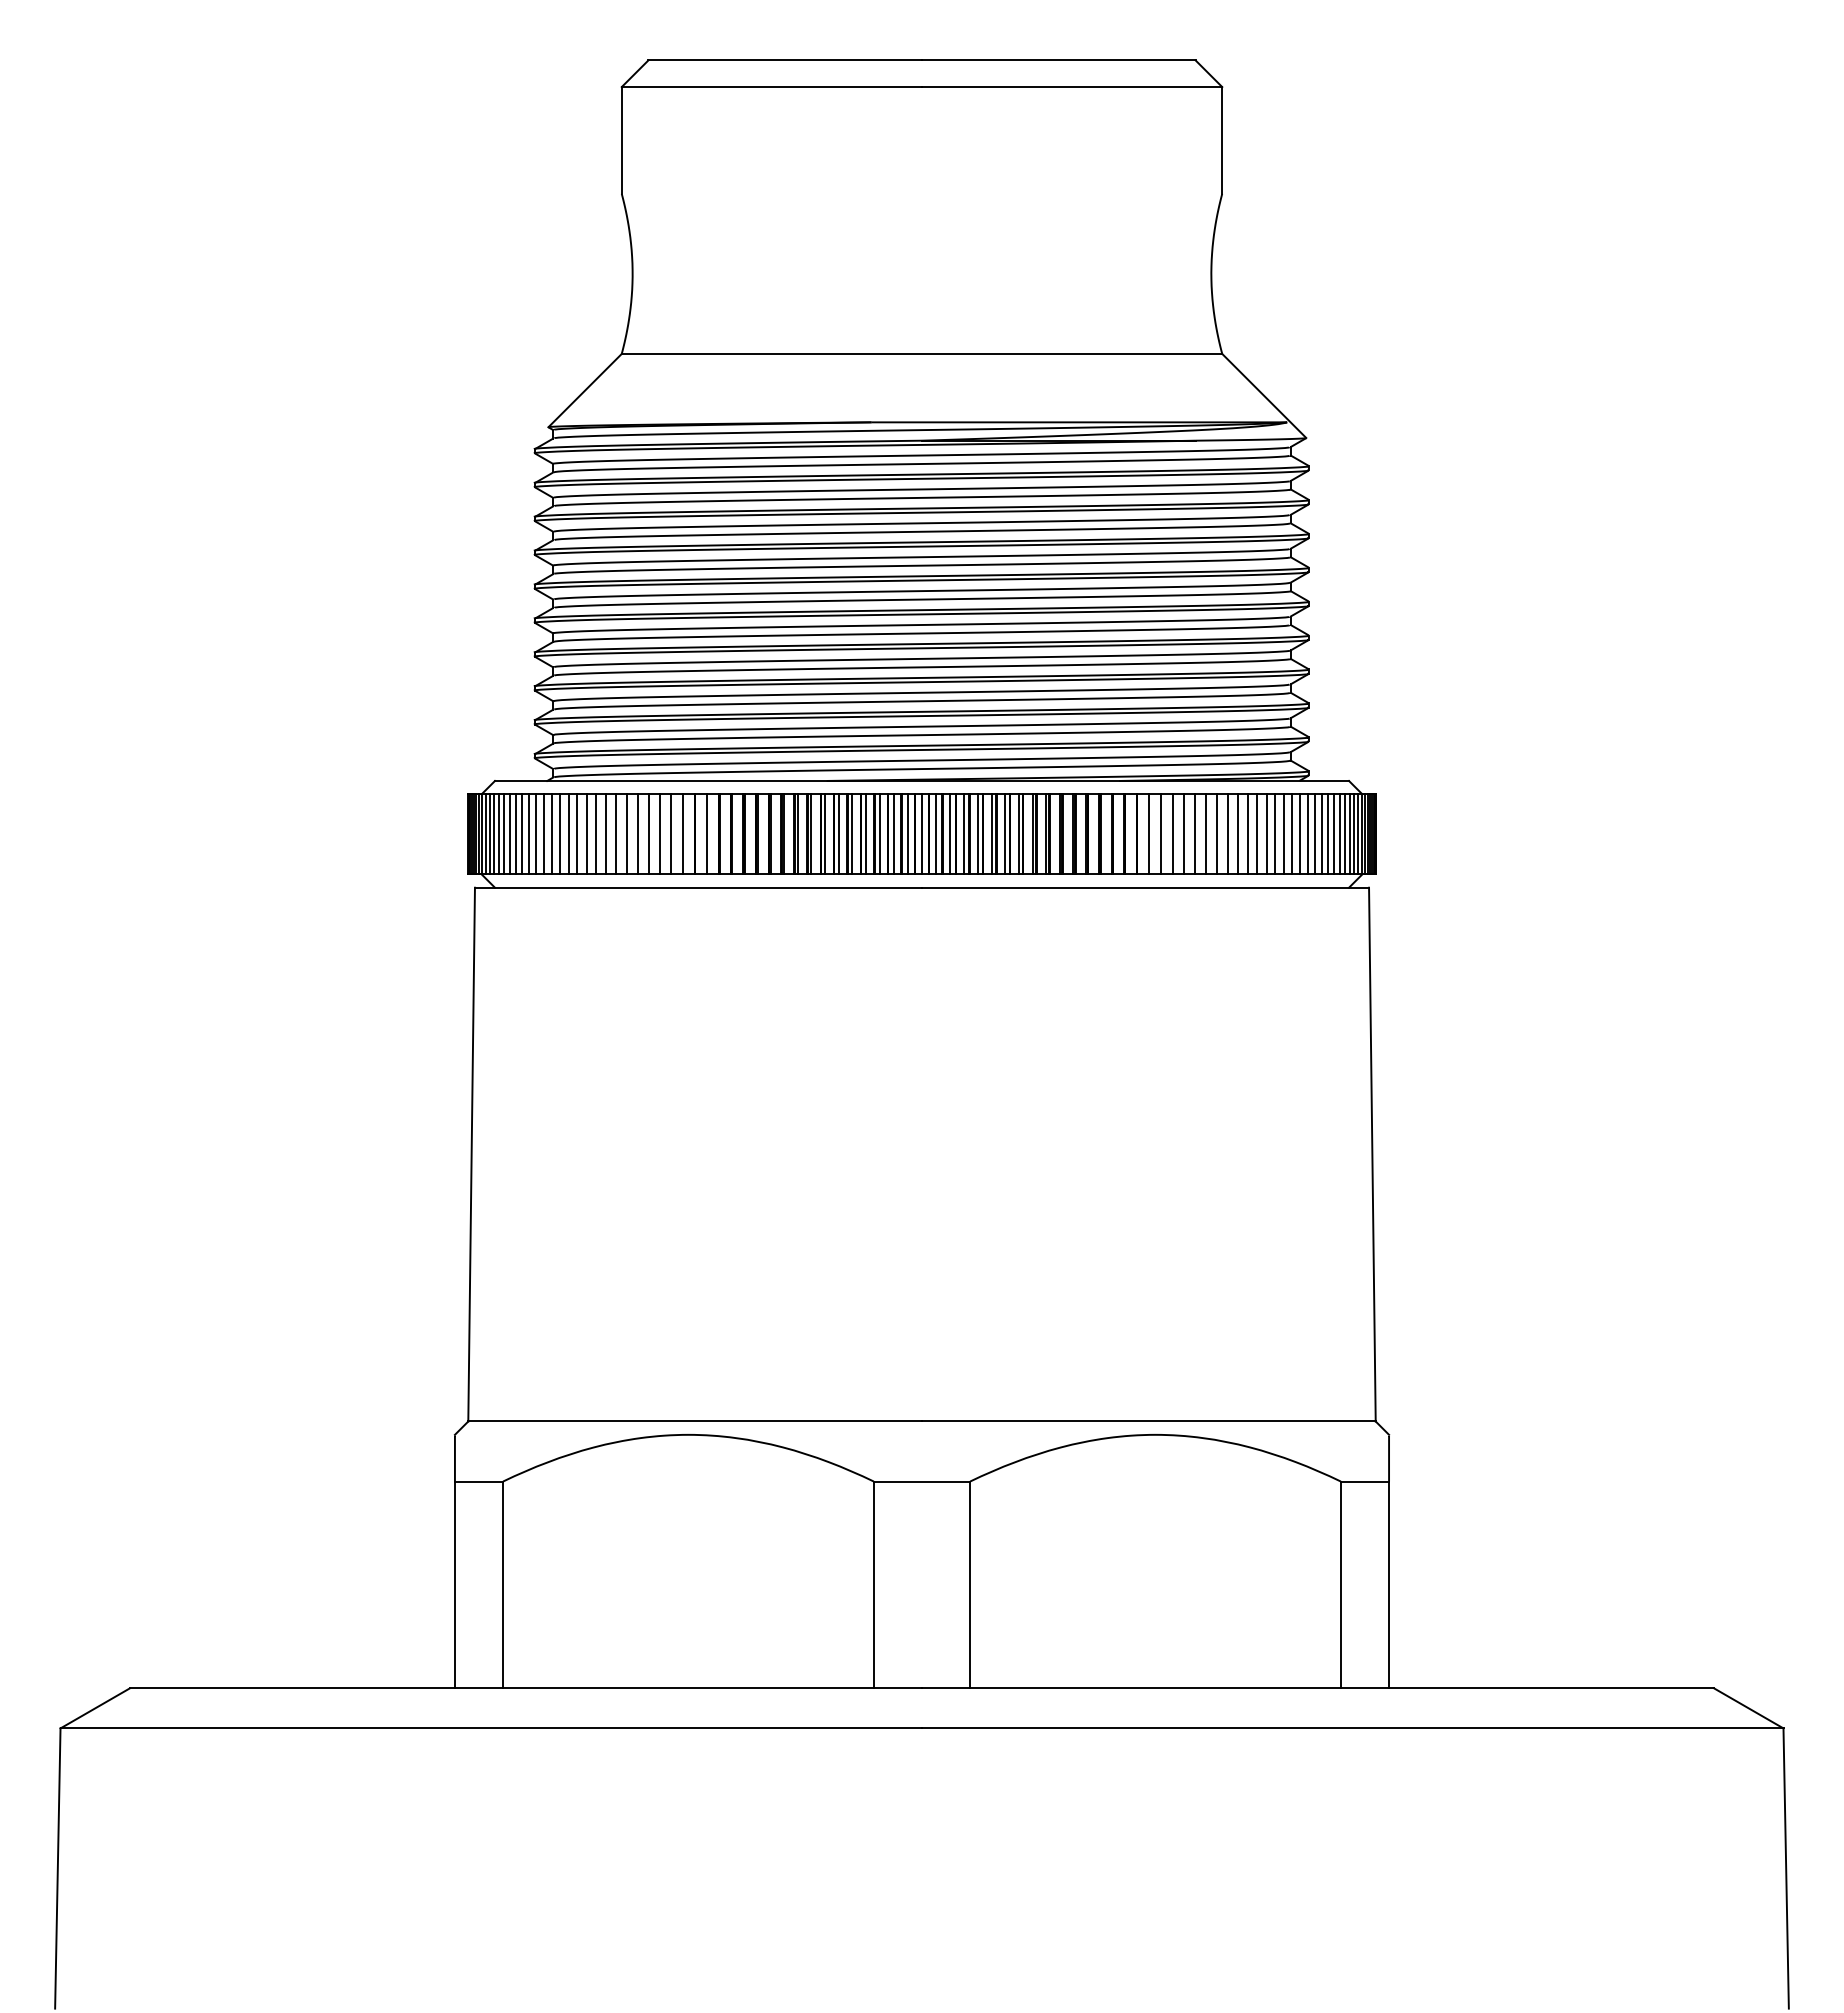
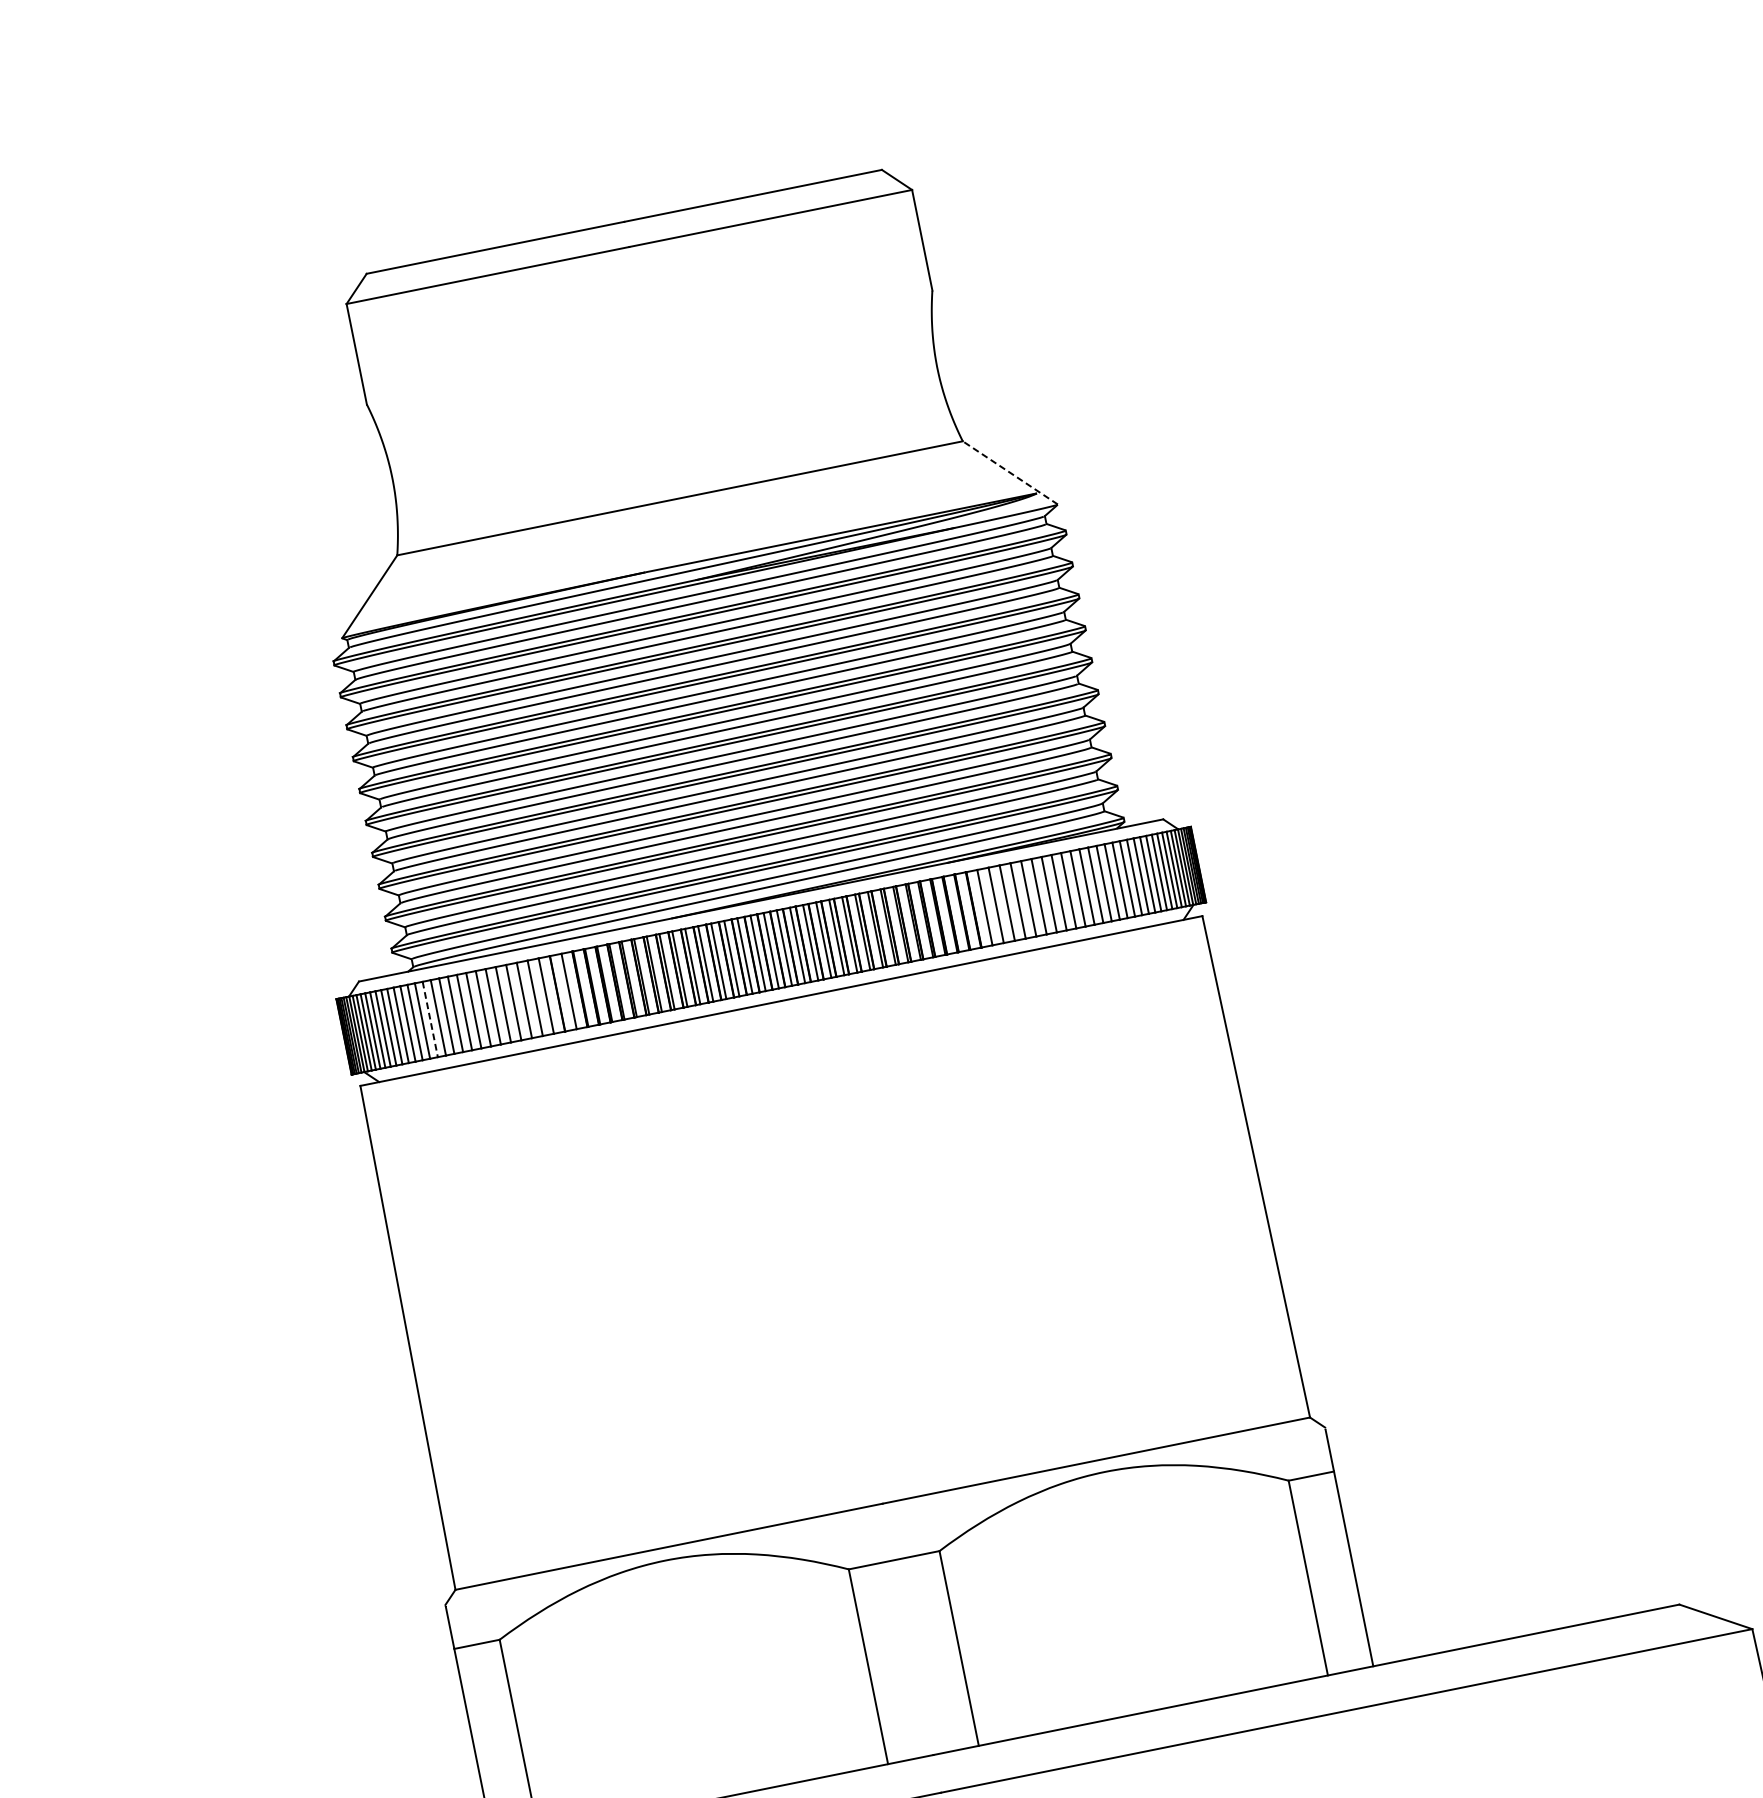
line: (1263, 395) -> (1009, 472), solid -> dashed
line: (559, 834) -> (429, 1019), solid -> dashed

